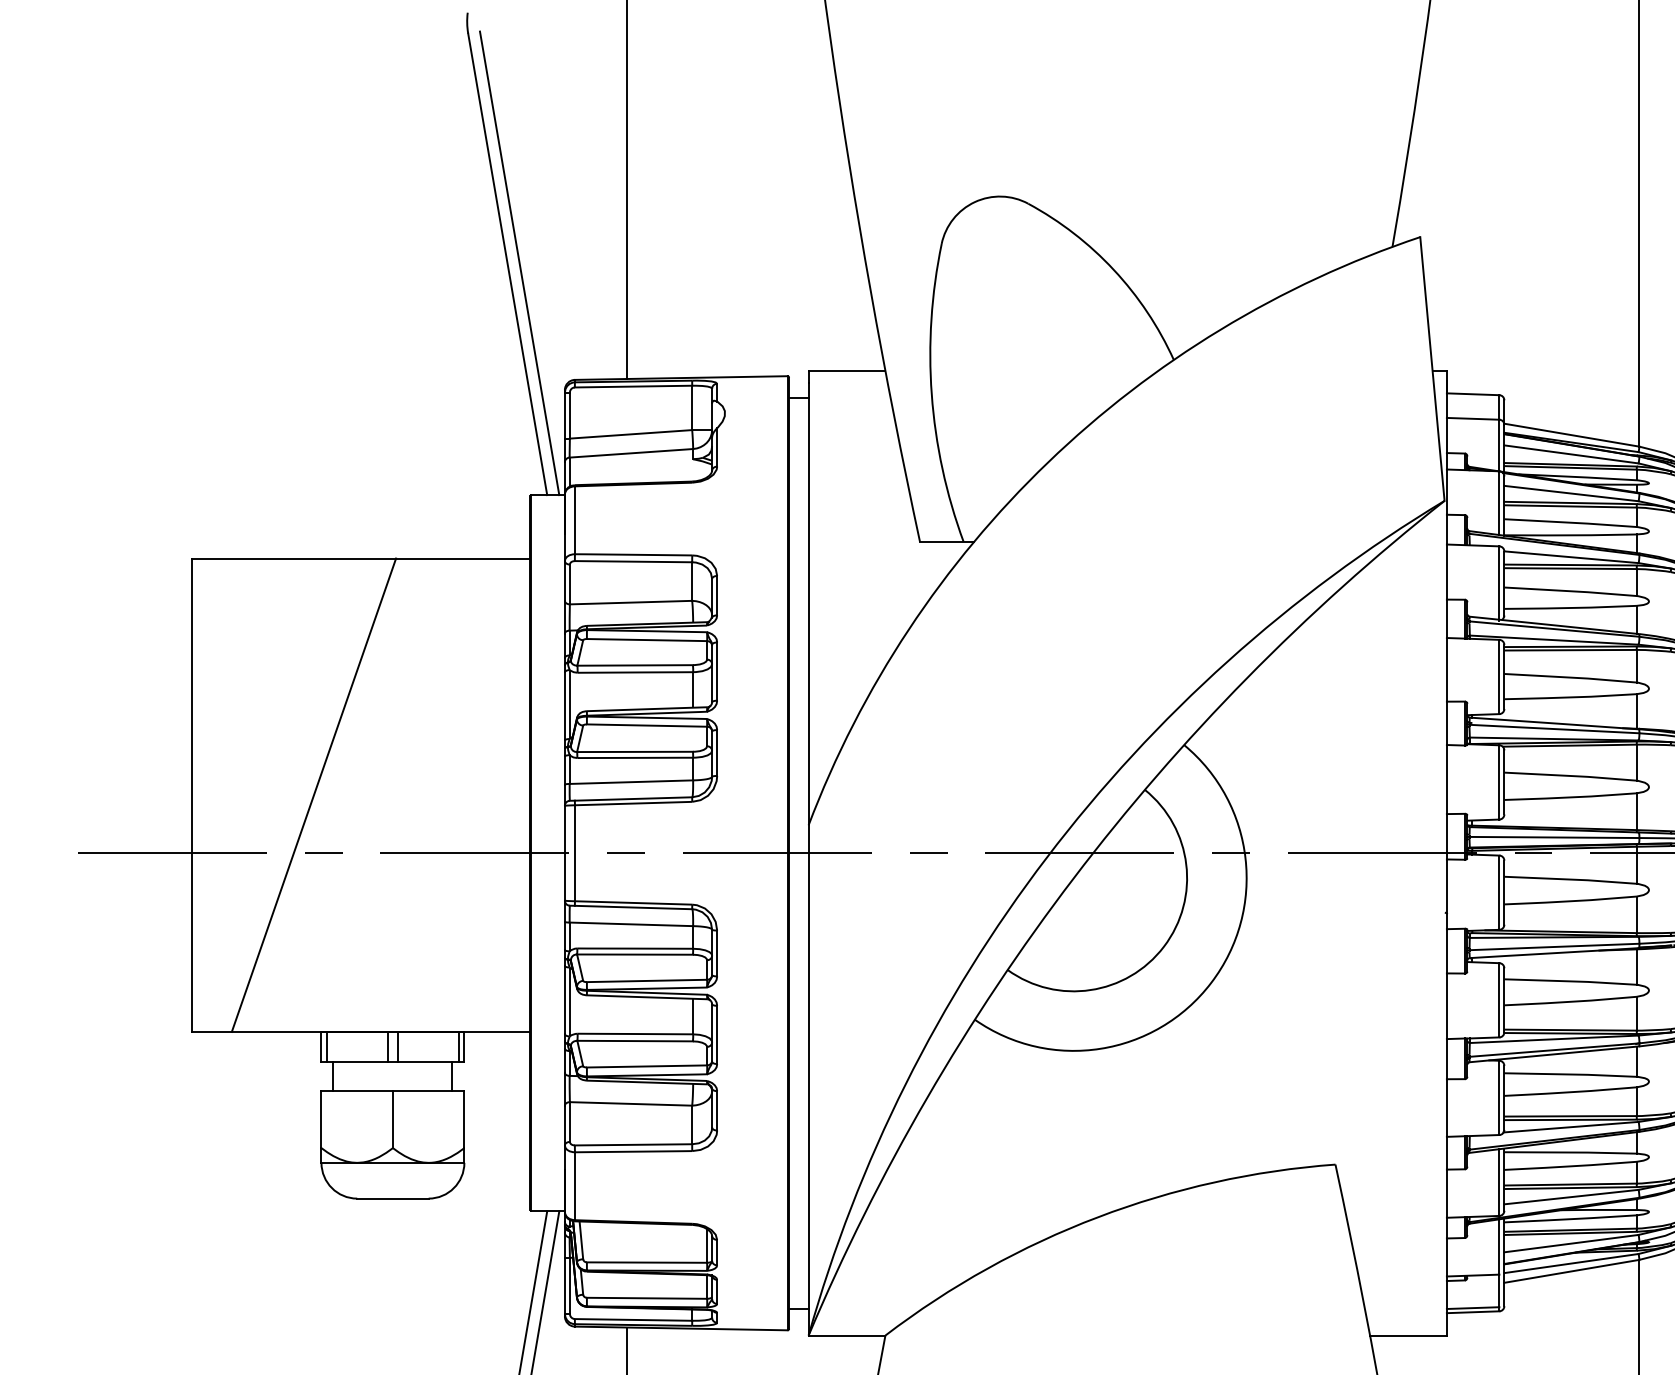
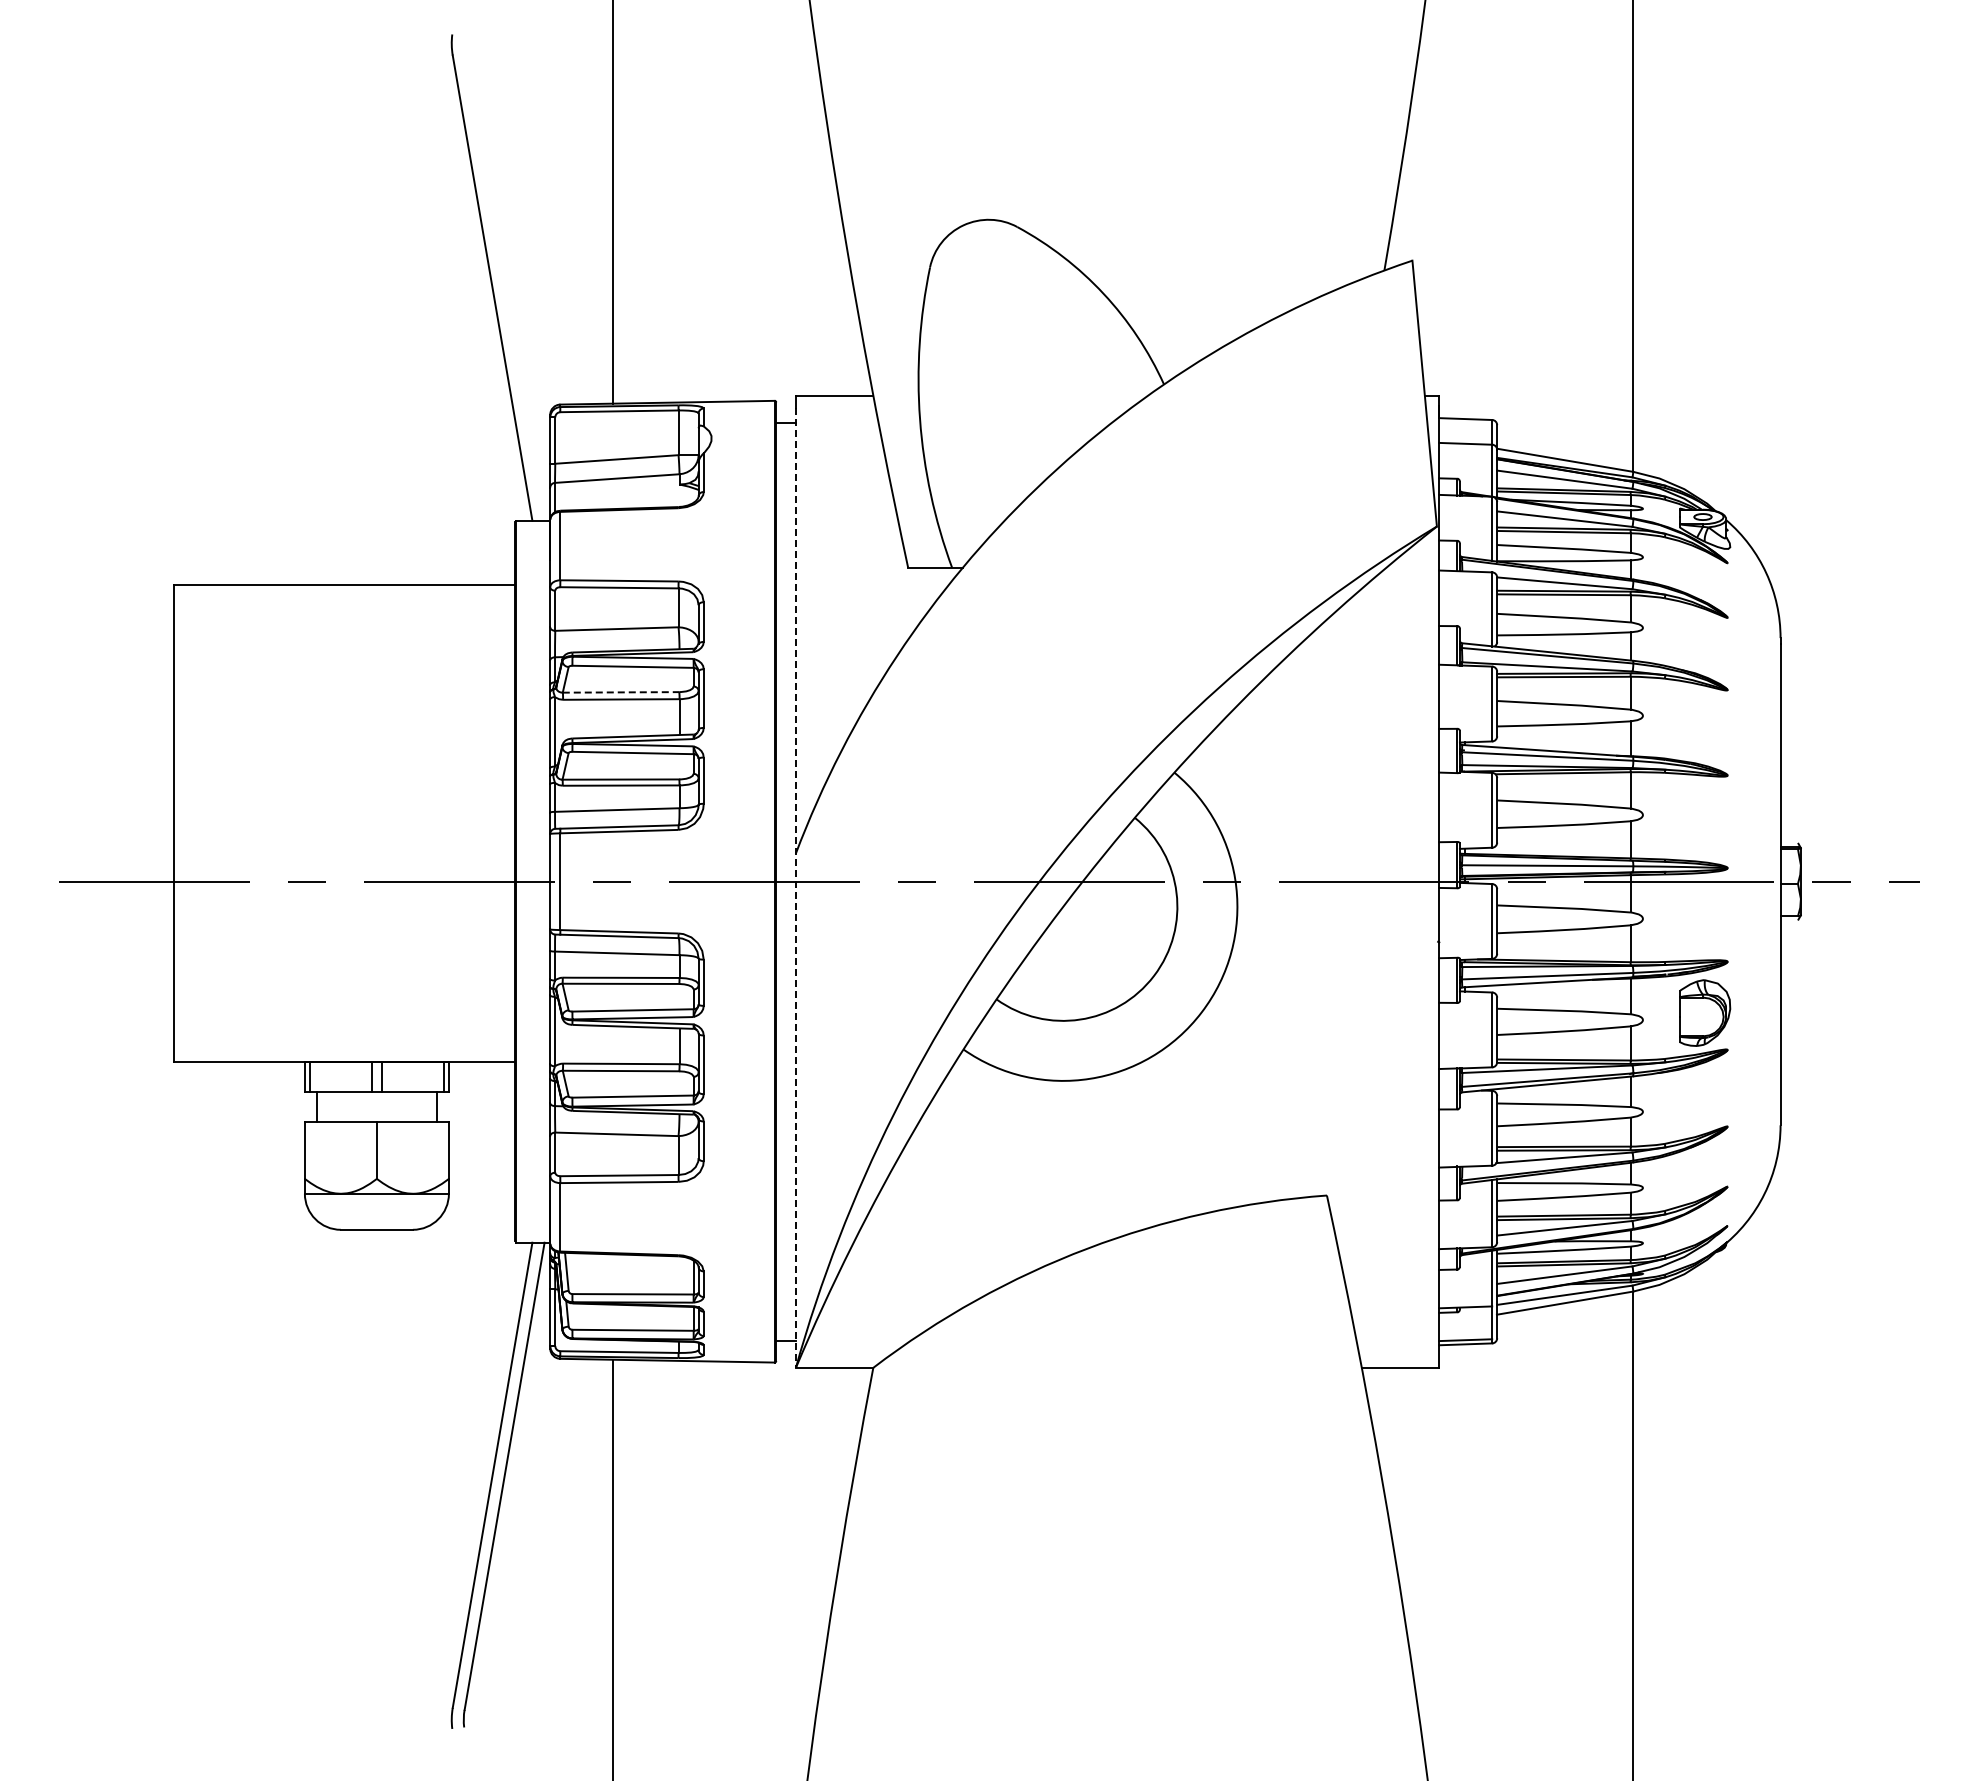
line: (519, 262) -> (504, 286), removed
line: (635, 665) -> (621, 692), solid -> dashed
line: (314, 794) -> (297, 822), removed
line: (808, 859) -> (795, 888), solid -> dashed

